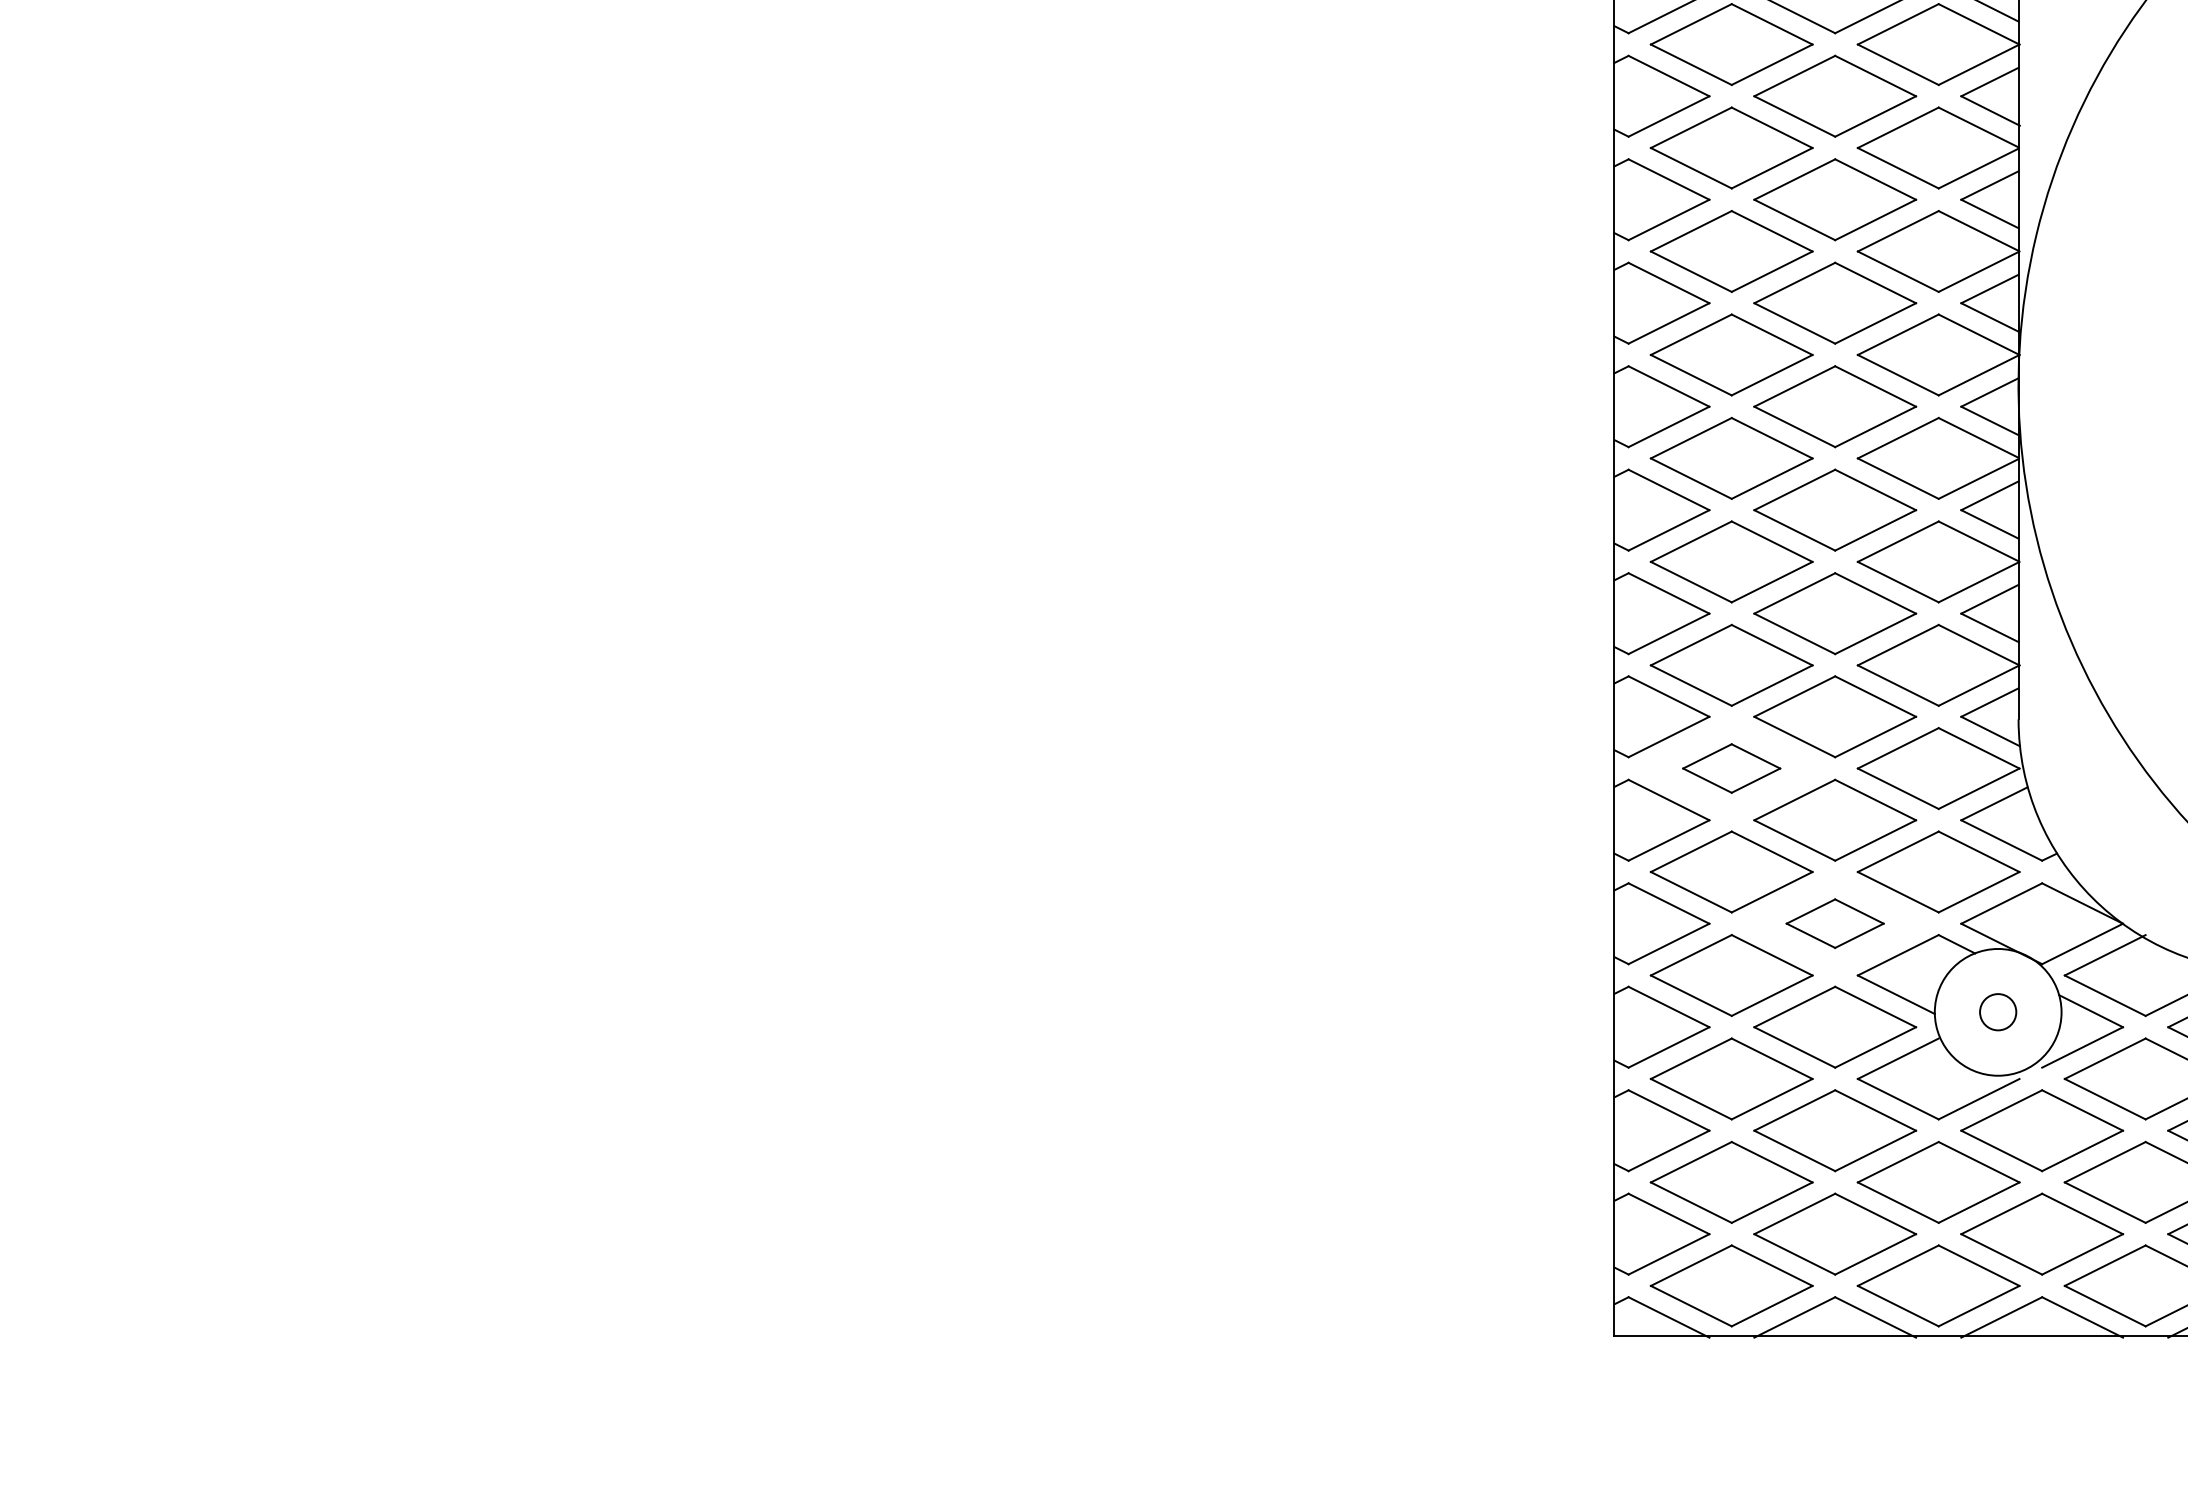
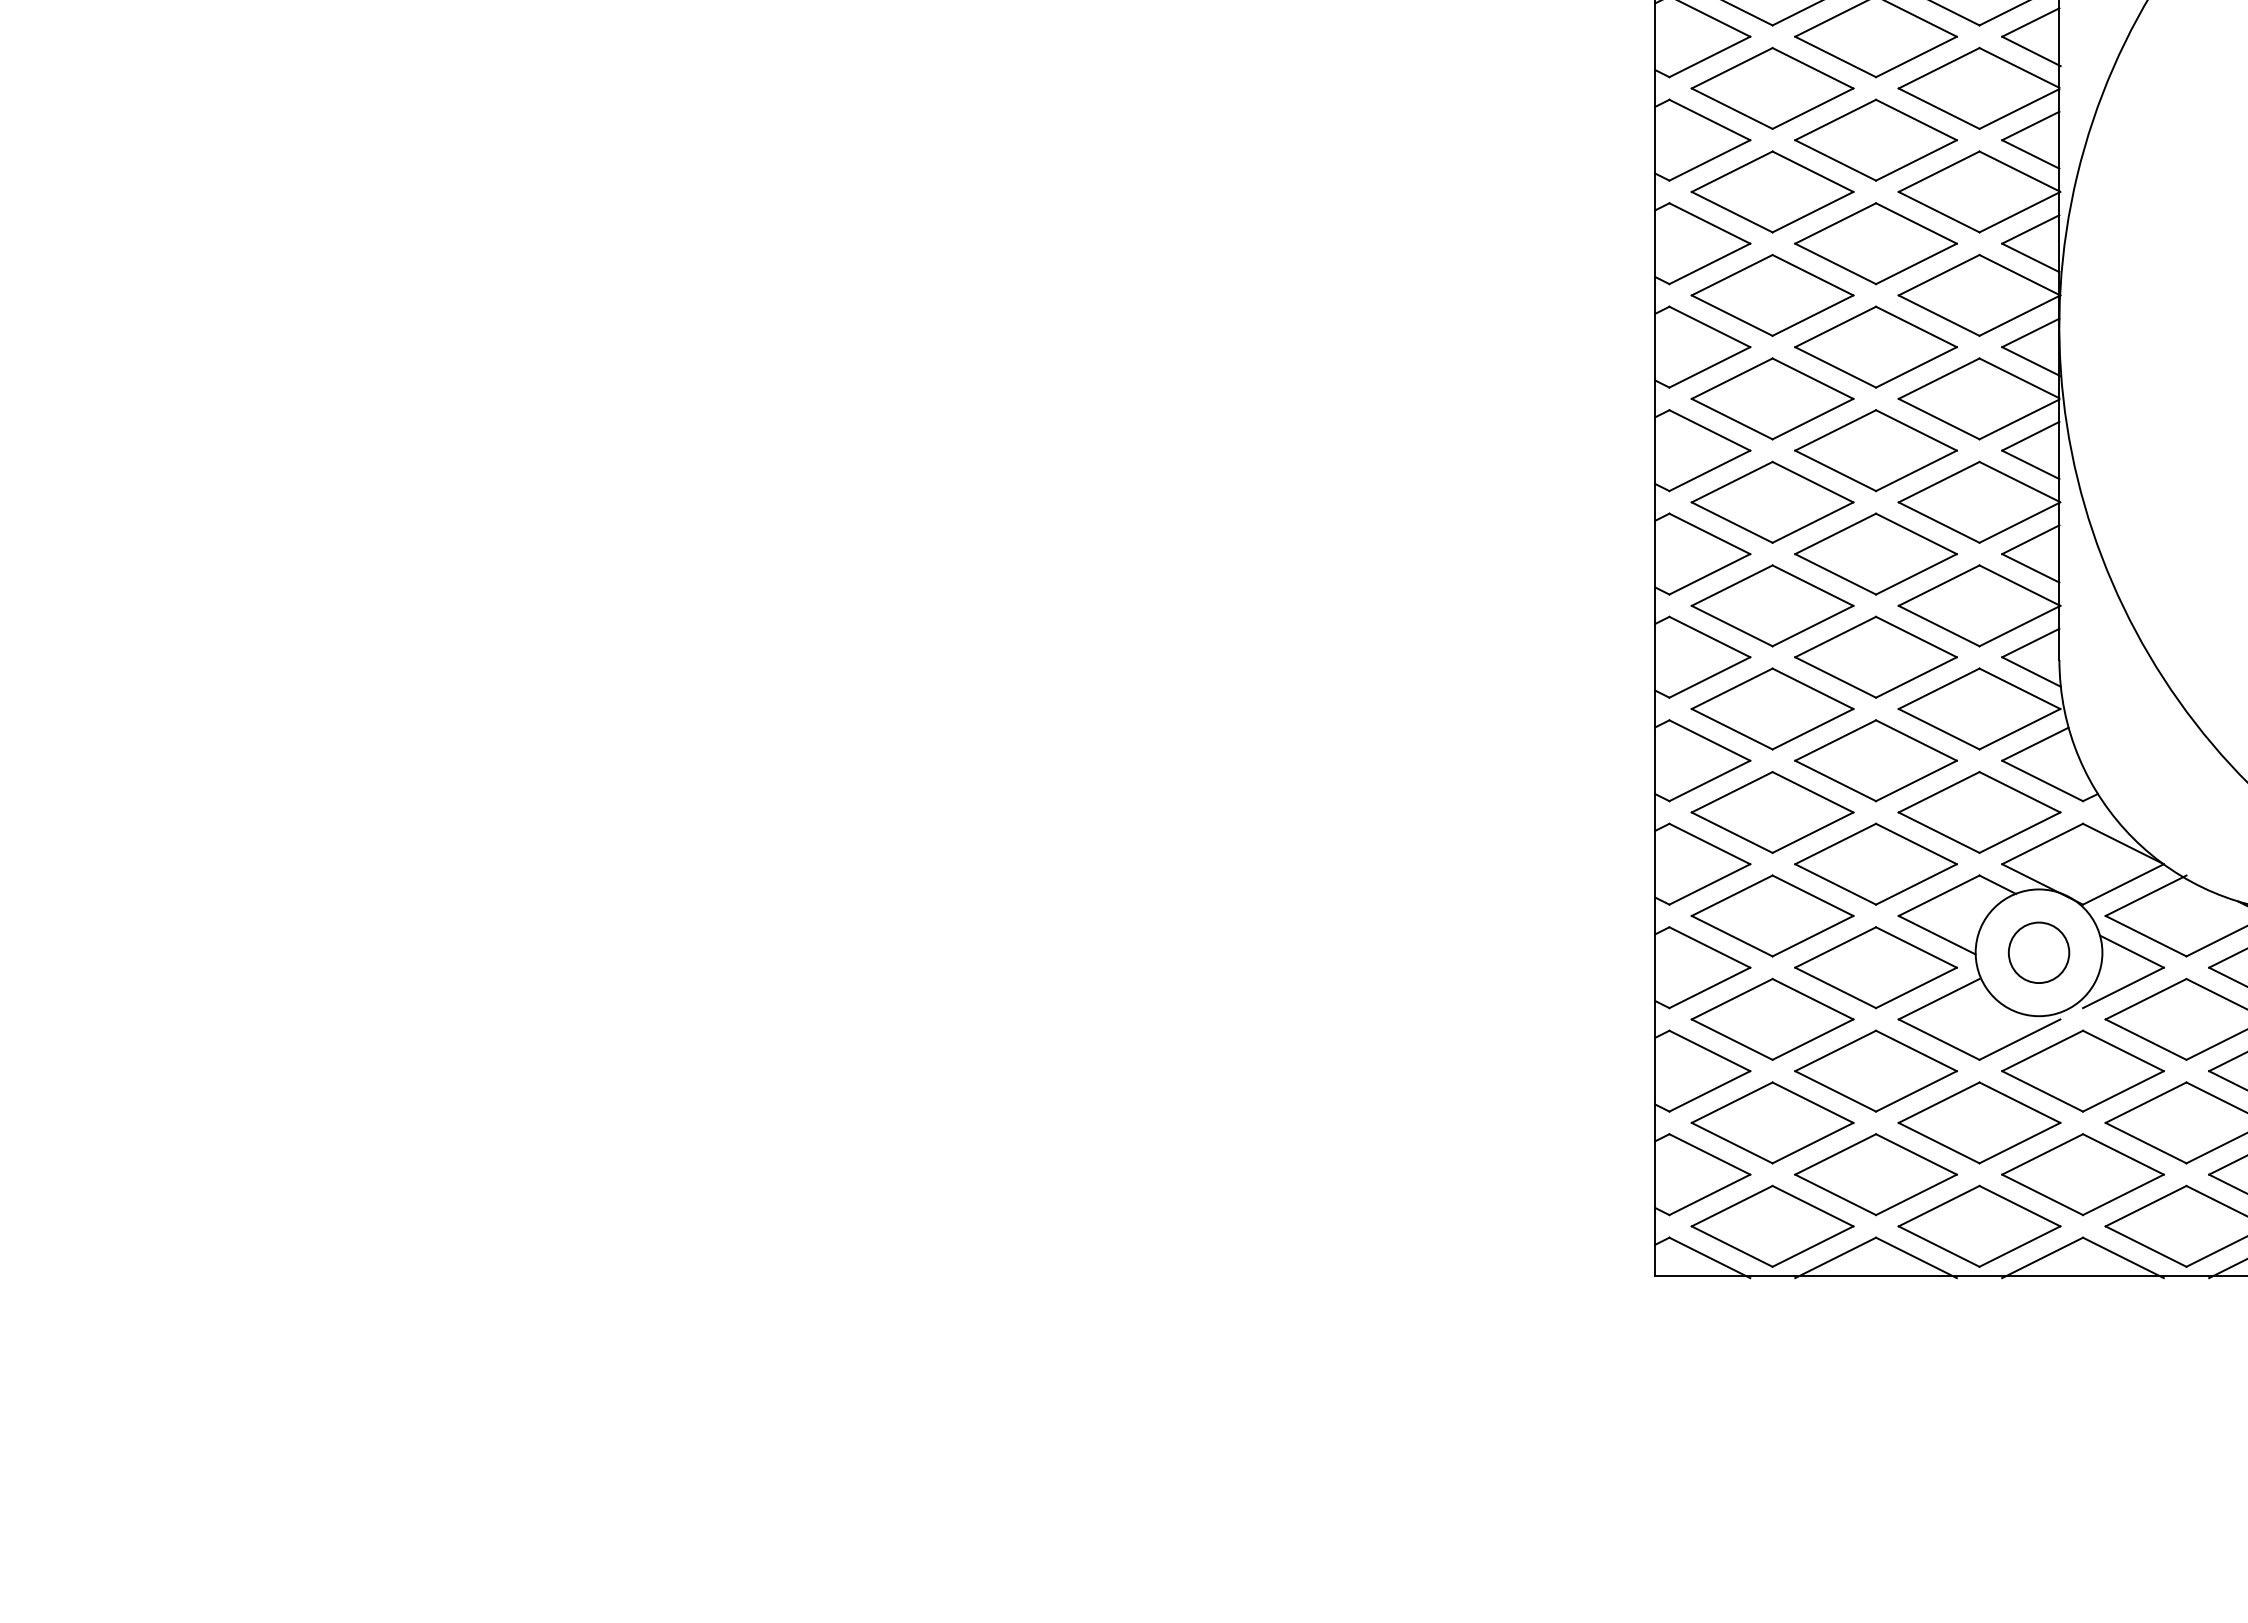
part: (1731, 768) -> (1772, 708), size x1.67
part: (1834, 923) -> (1875, 863), size x1.67
circle: (1997, 1012) -> (2038, 952), size x1.67

